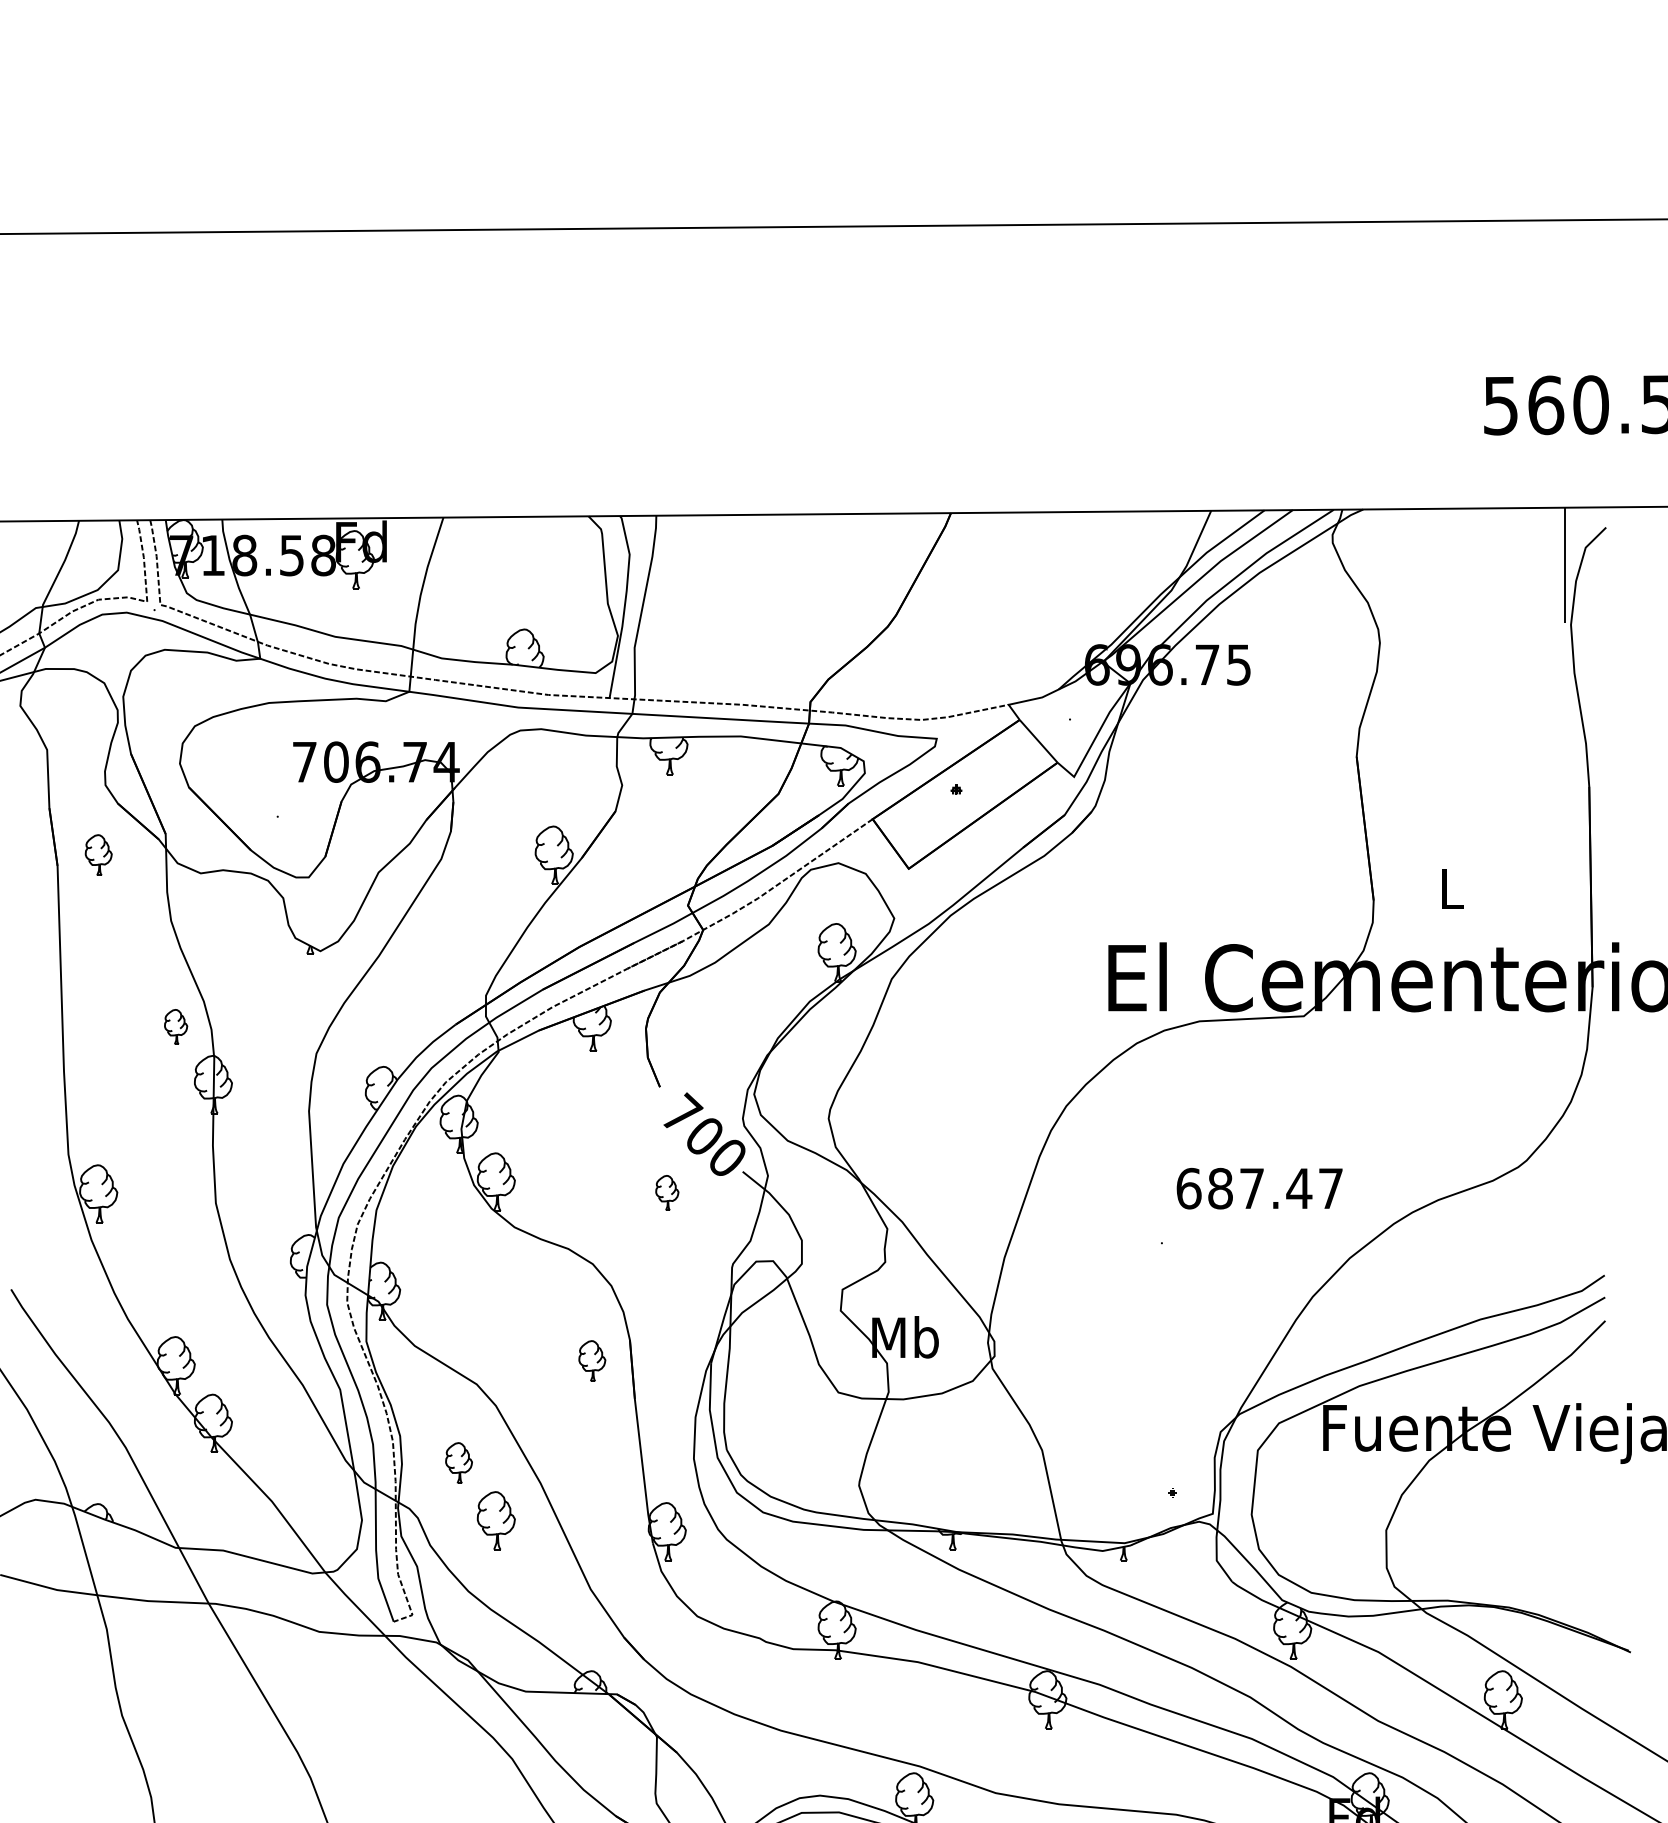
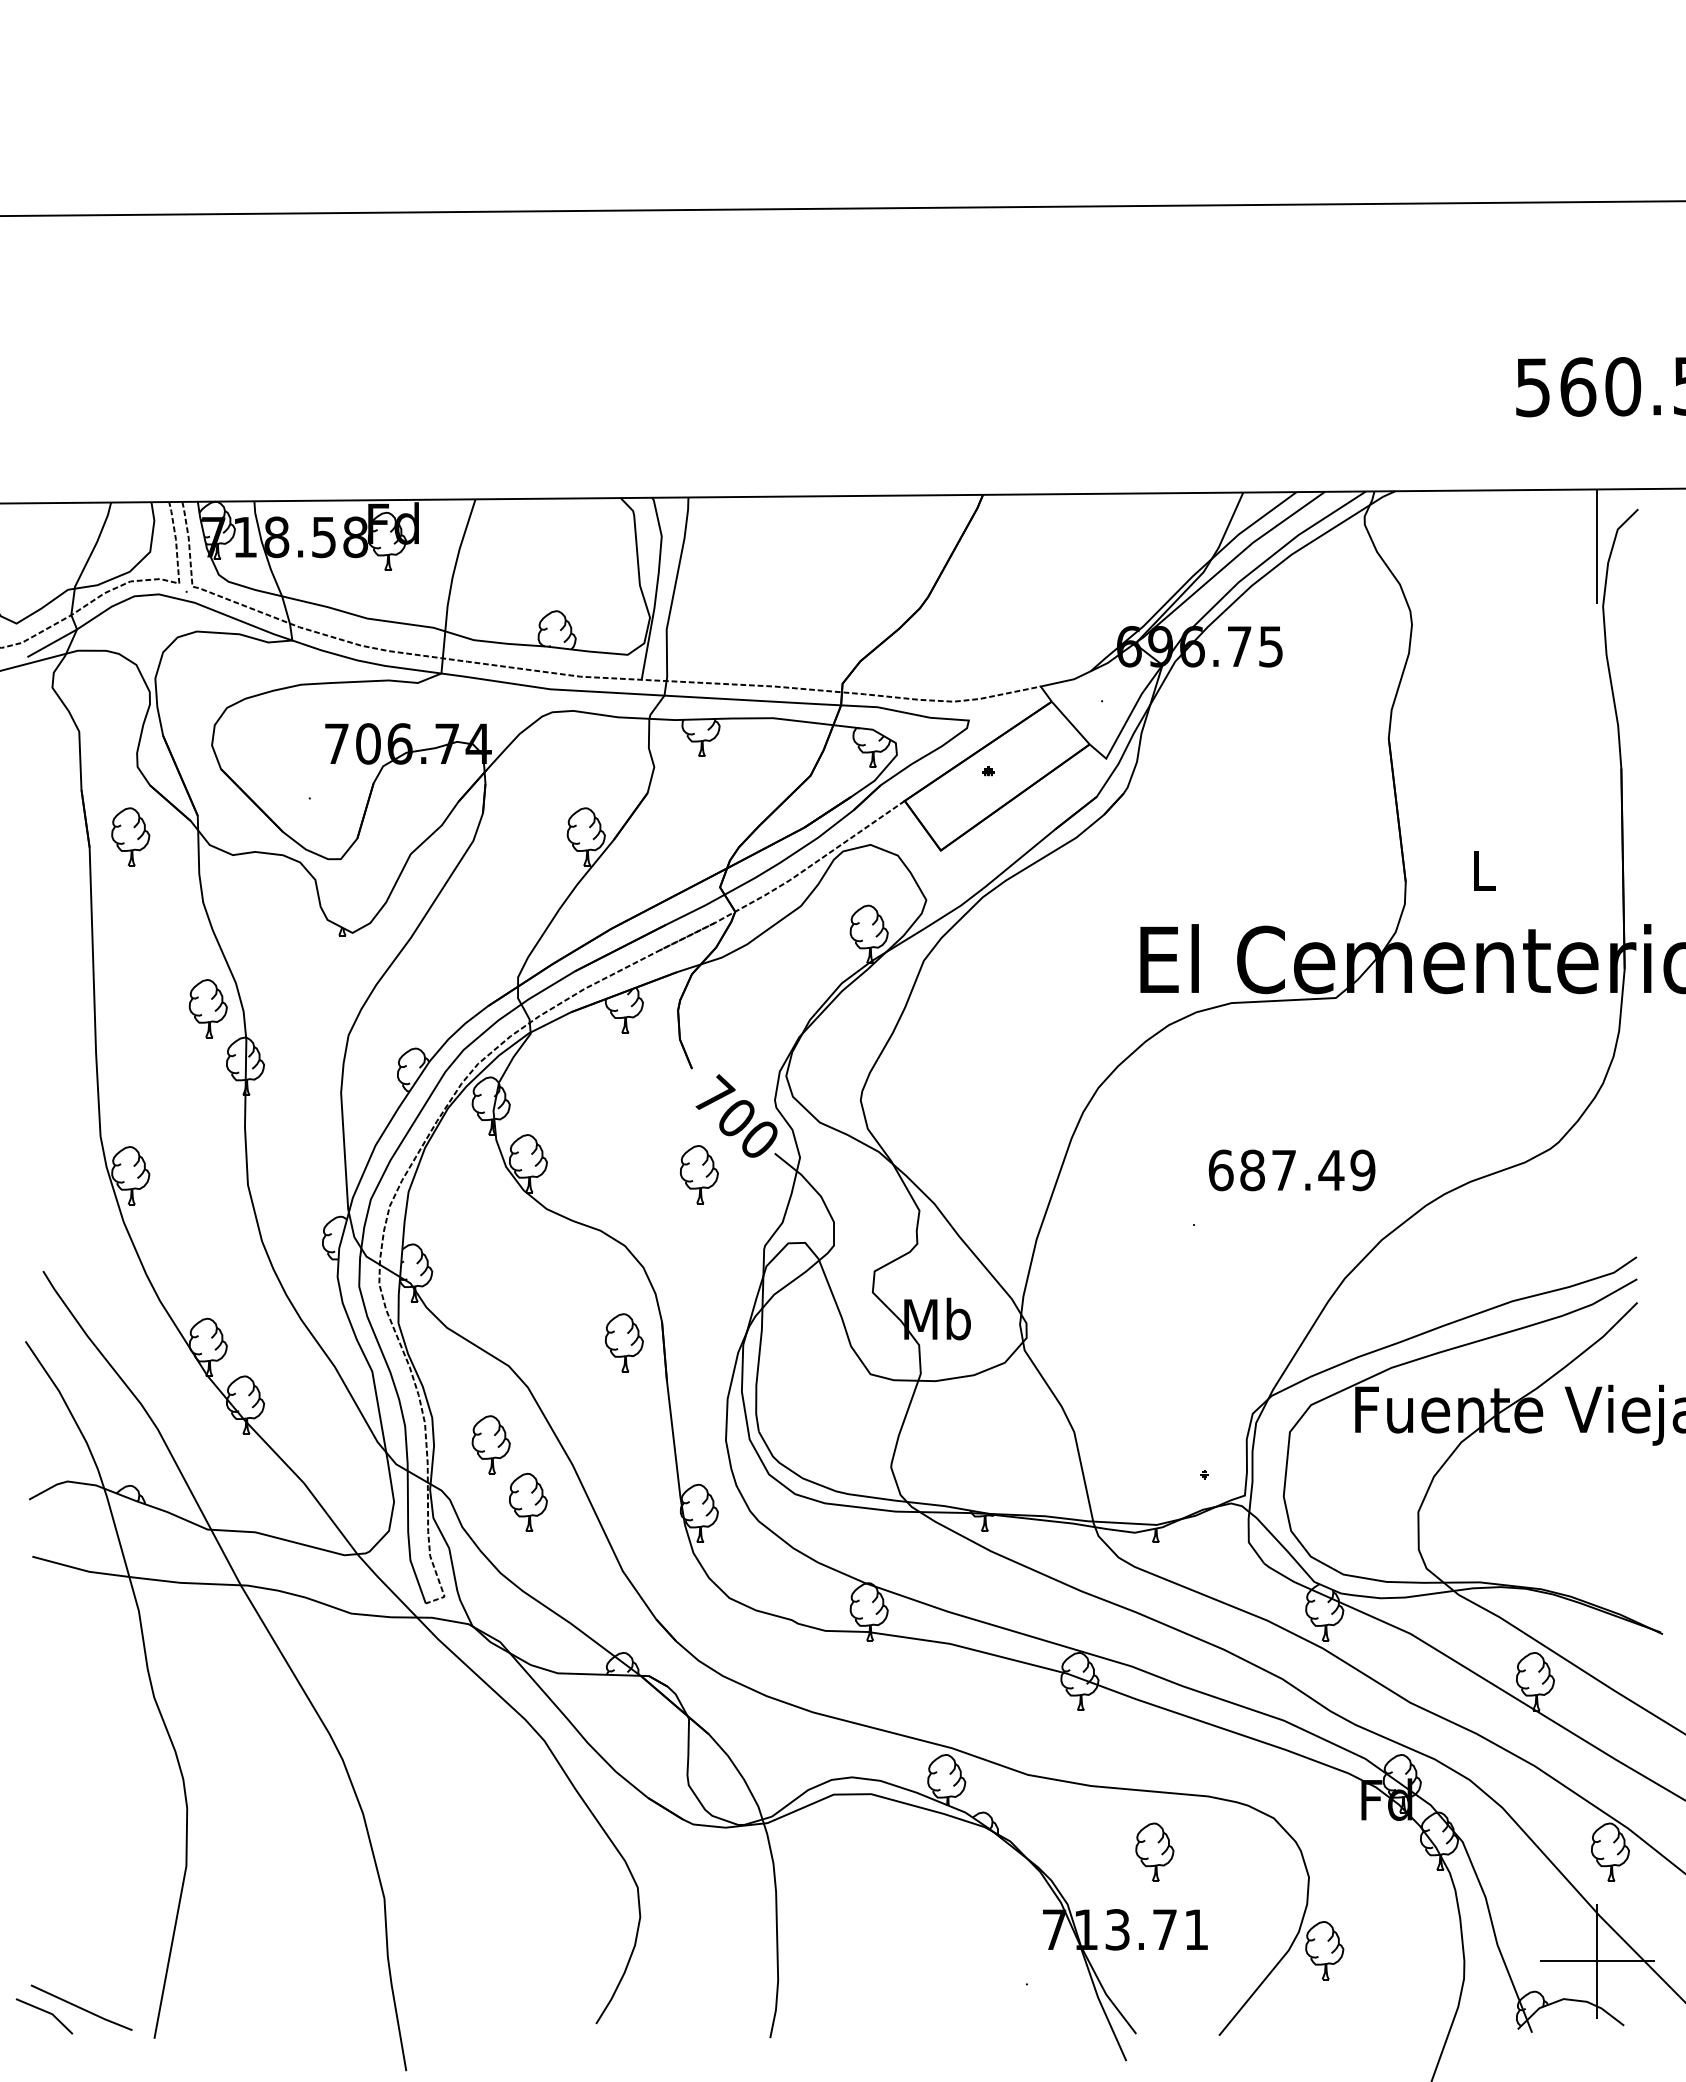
part: (98, 854) -> (130, 836), size x1.43
part: (175, 1026) -> (207, 1008), size x1.67
text: (1330, 1188) -> (1362, 1170), 687.47 -> 687.49
part: (667, 1192) -> (699, 1174), size x1.67
part: (592, 1360) -> (624, 1342), size x1.43
part: (458, 1462) -> (490, 1444), size x1.43

